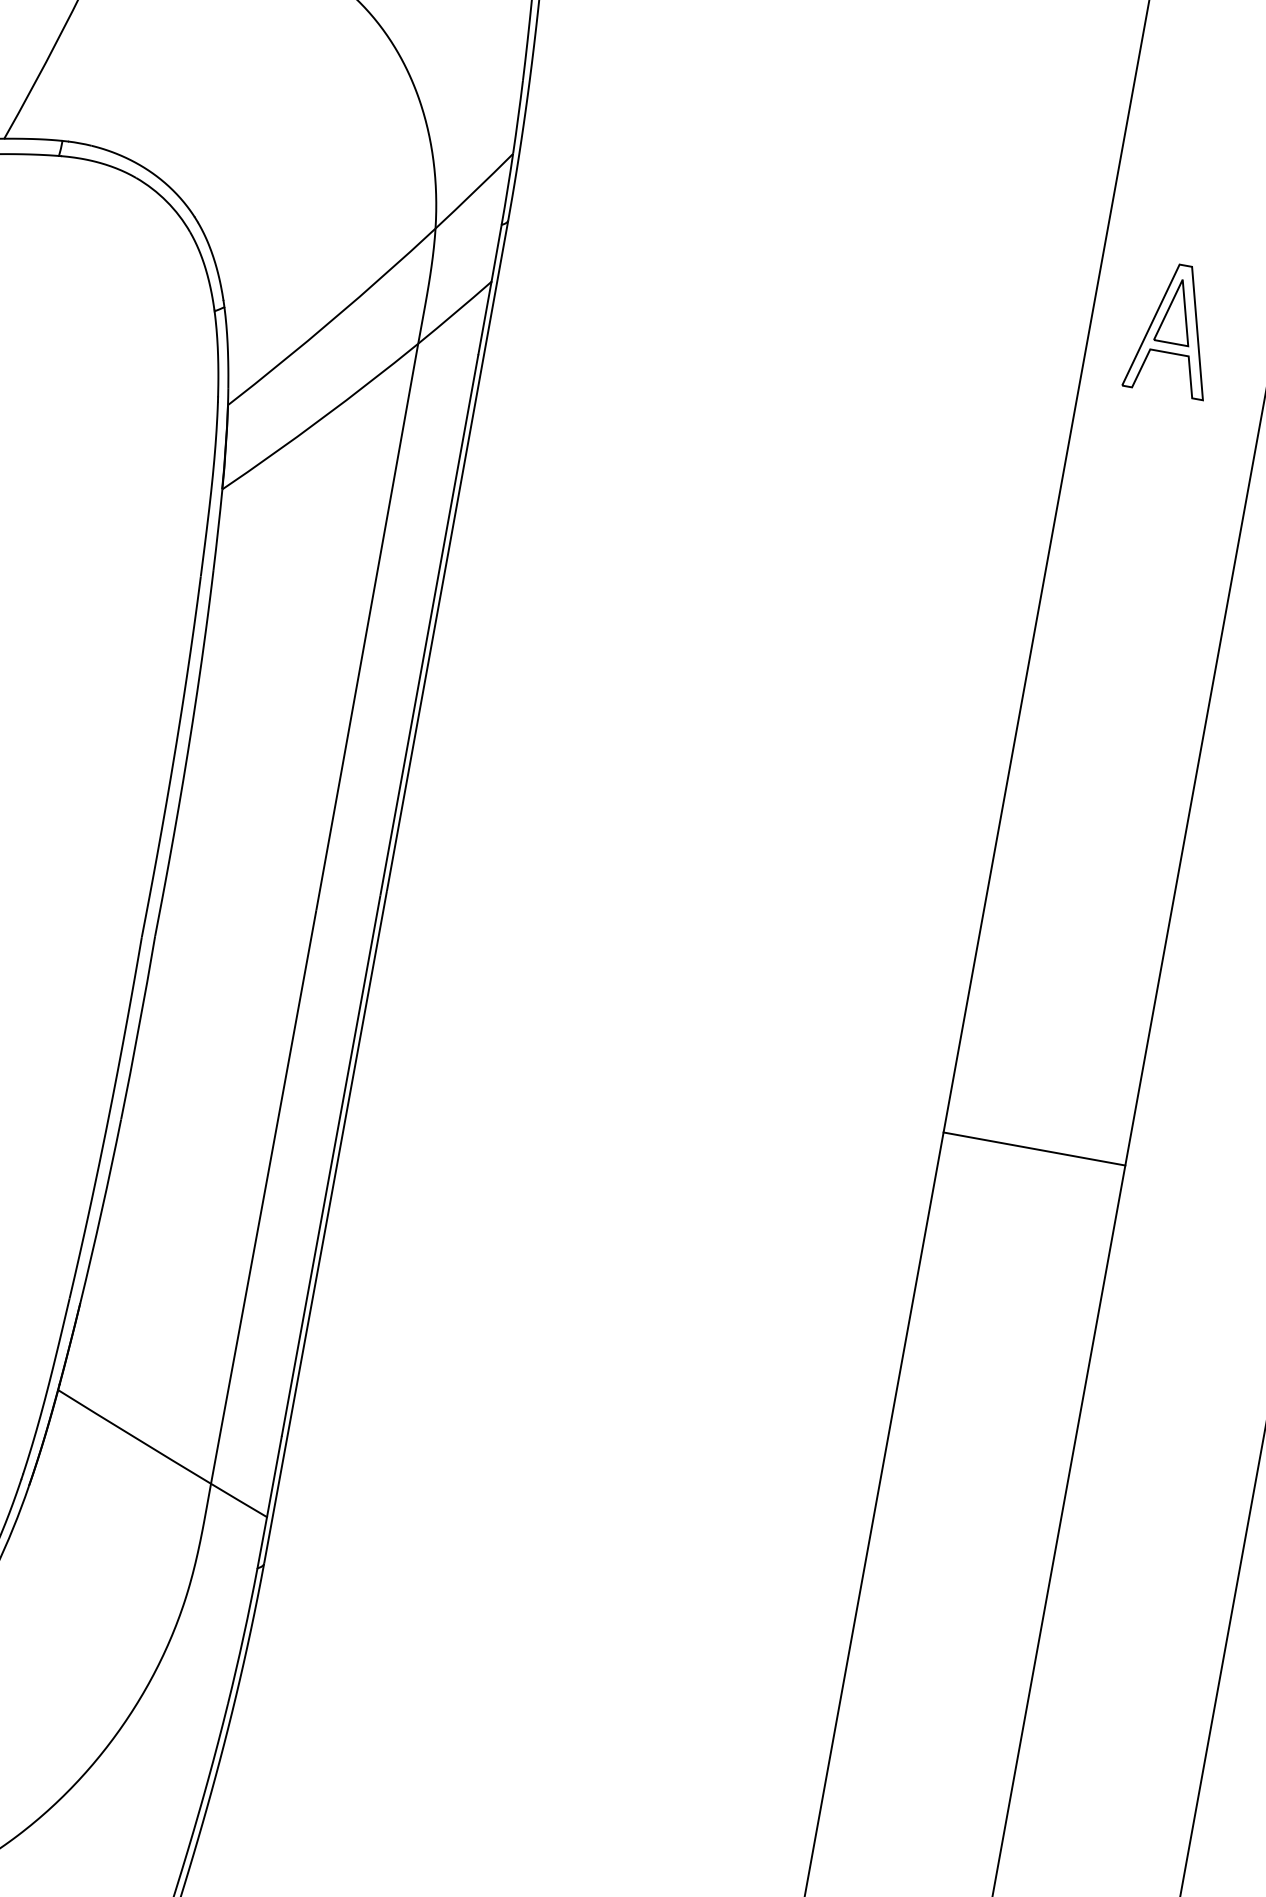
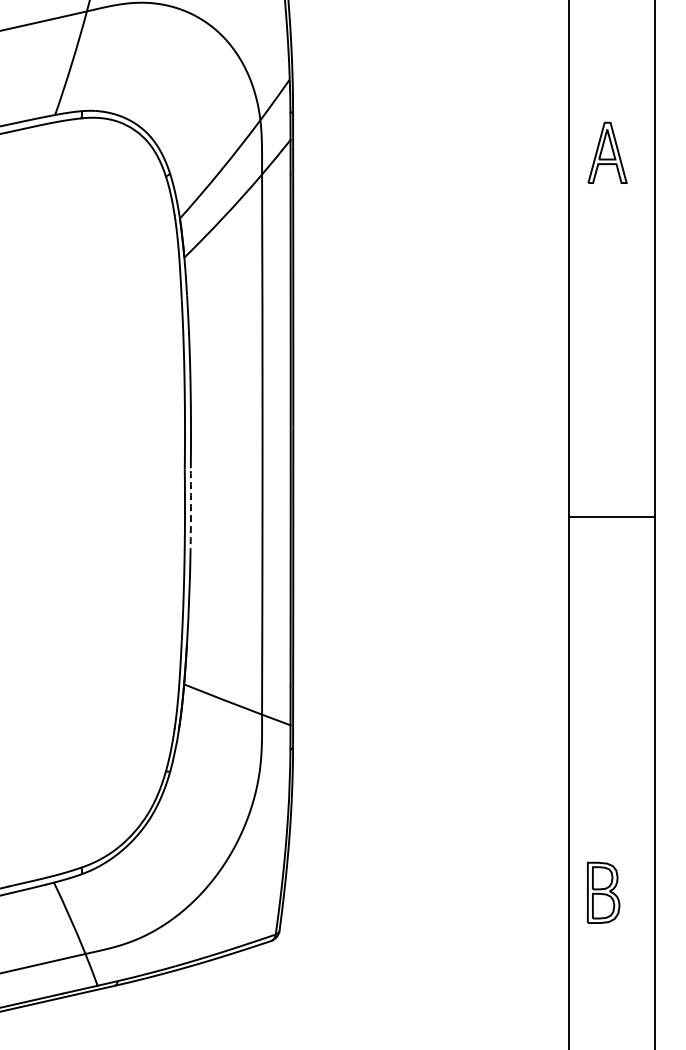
part: (1174, 328) -> (607, 152), moved
arc: (137, 1027) -> (190, 511), solid -> dashed
line: (1033, 1148) -> (611, 517), moved

